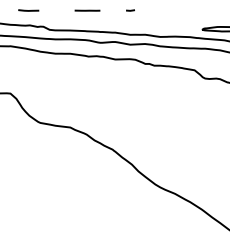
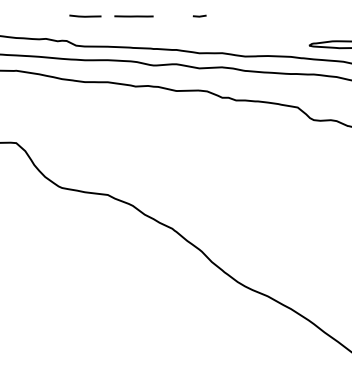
line: (28, 10) -> (85, 16), moved

